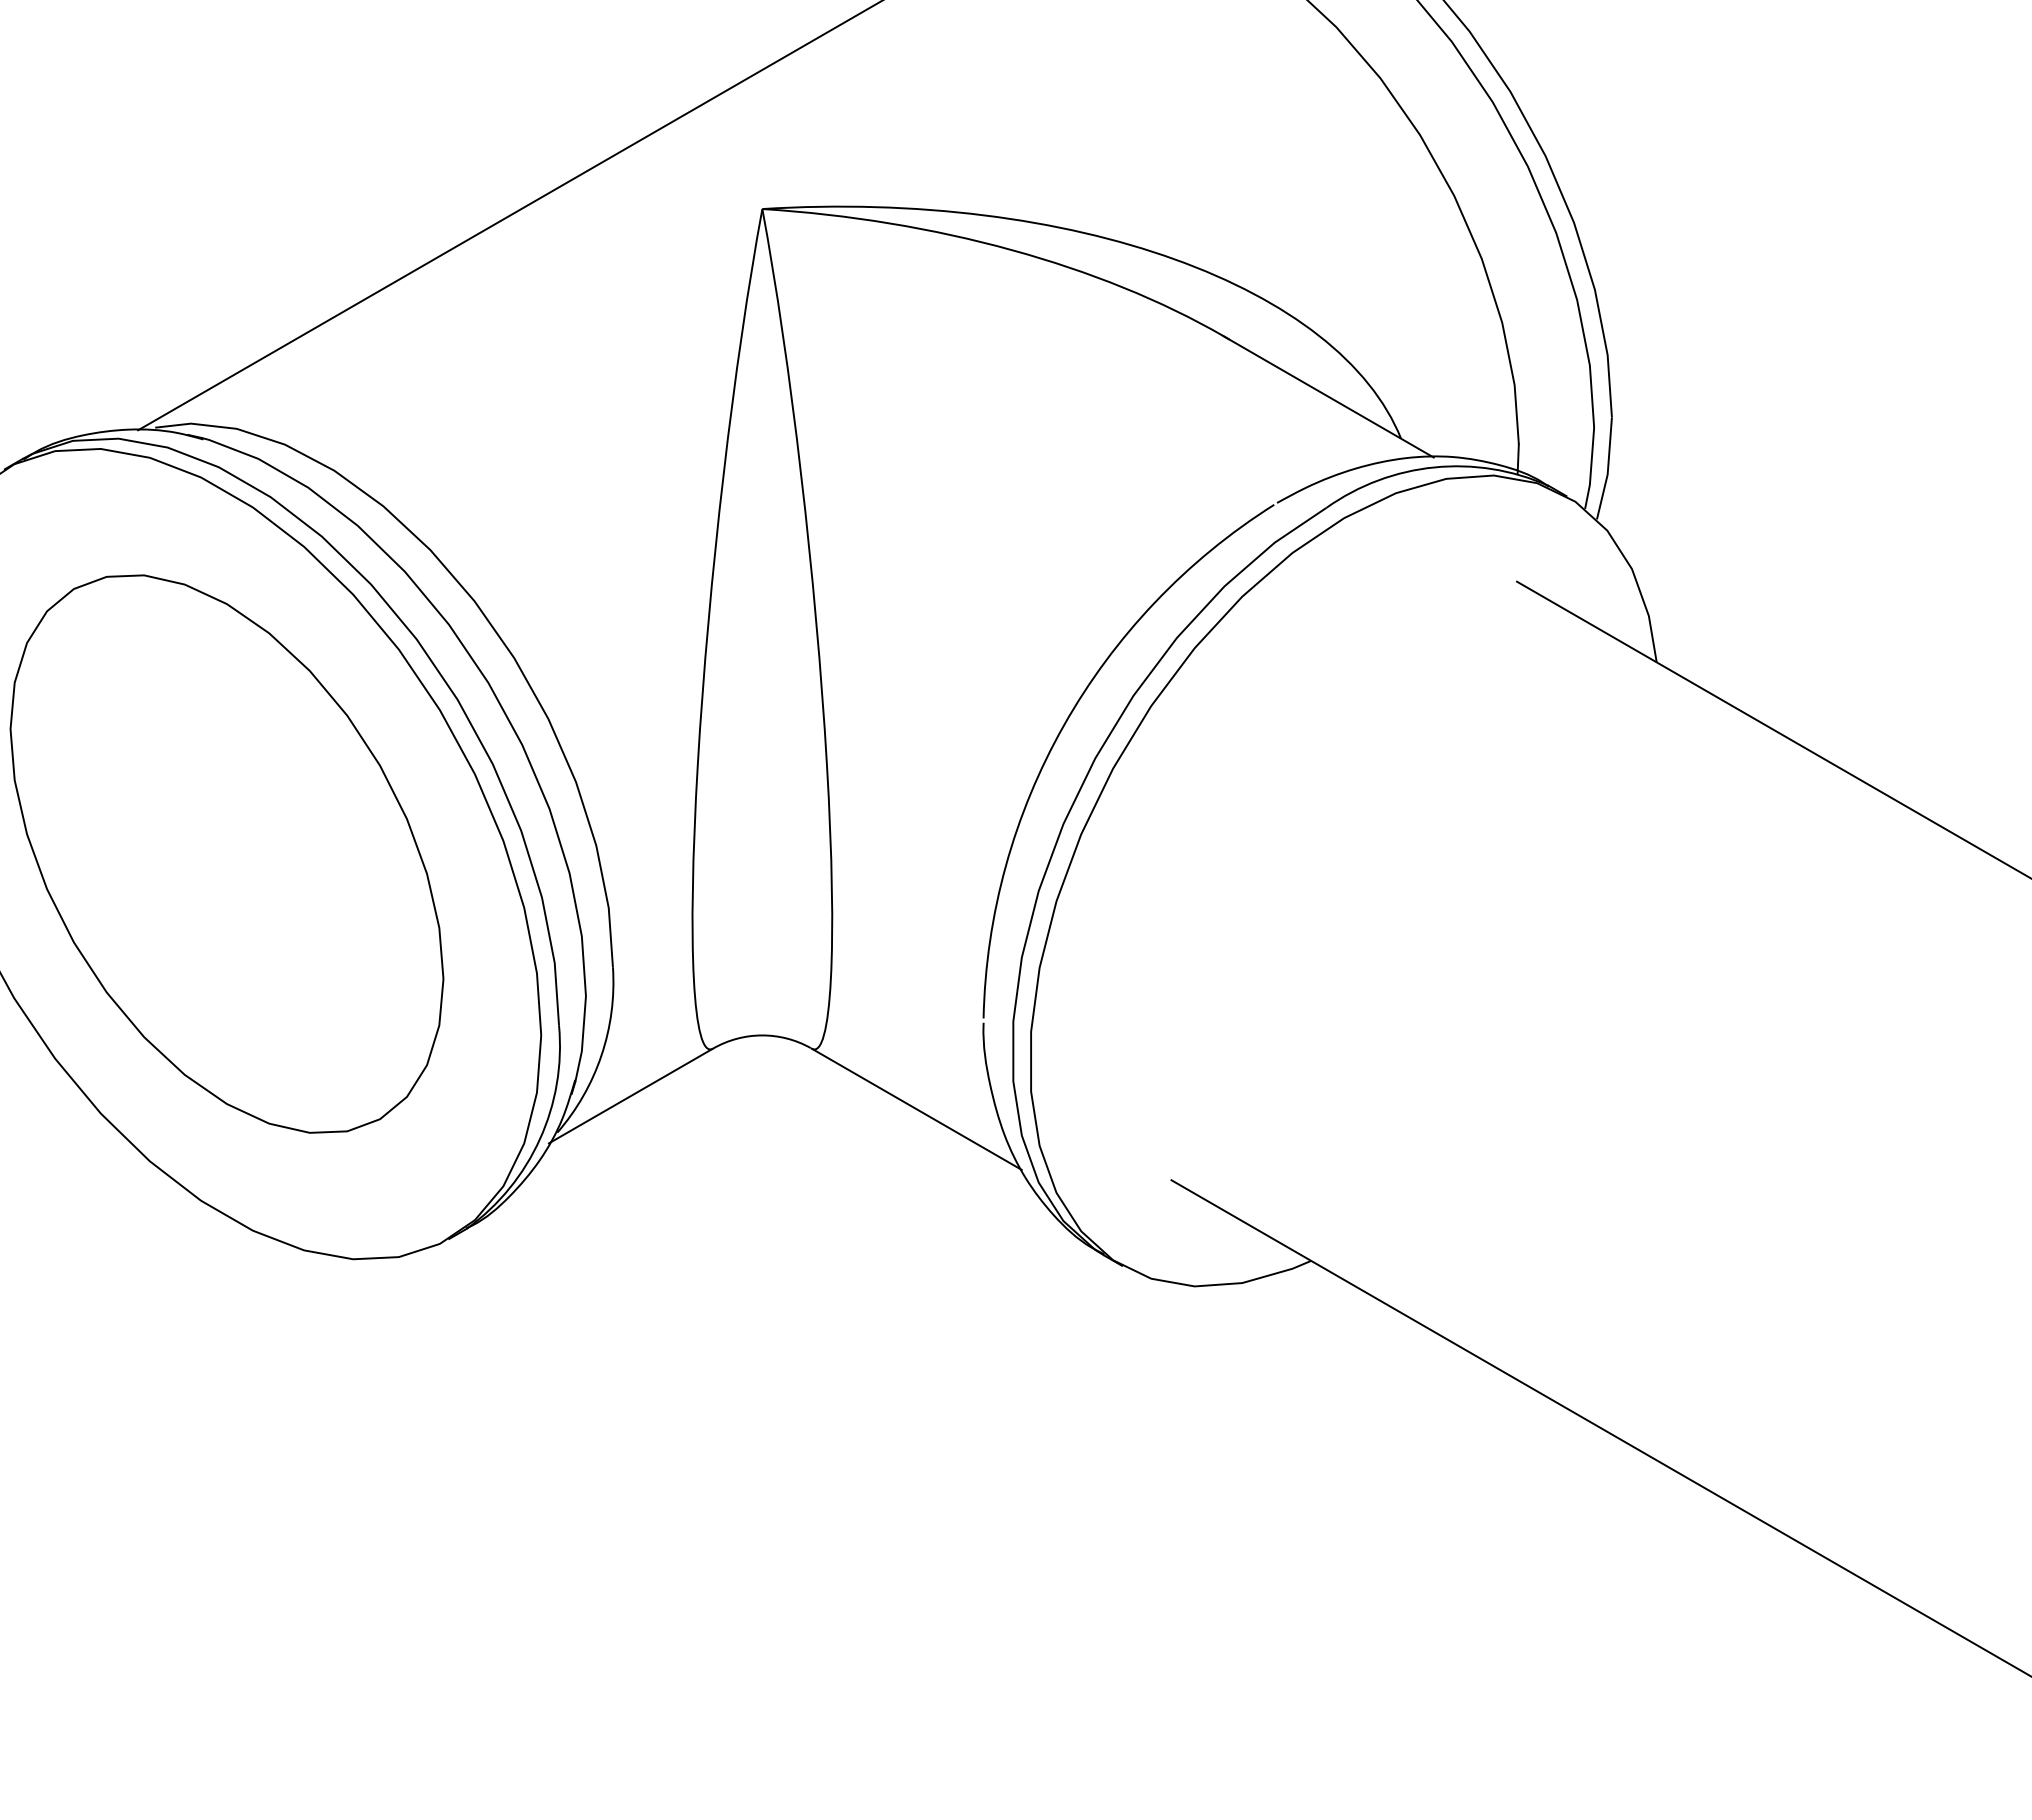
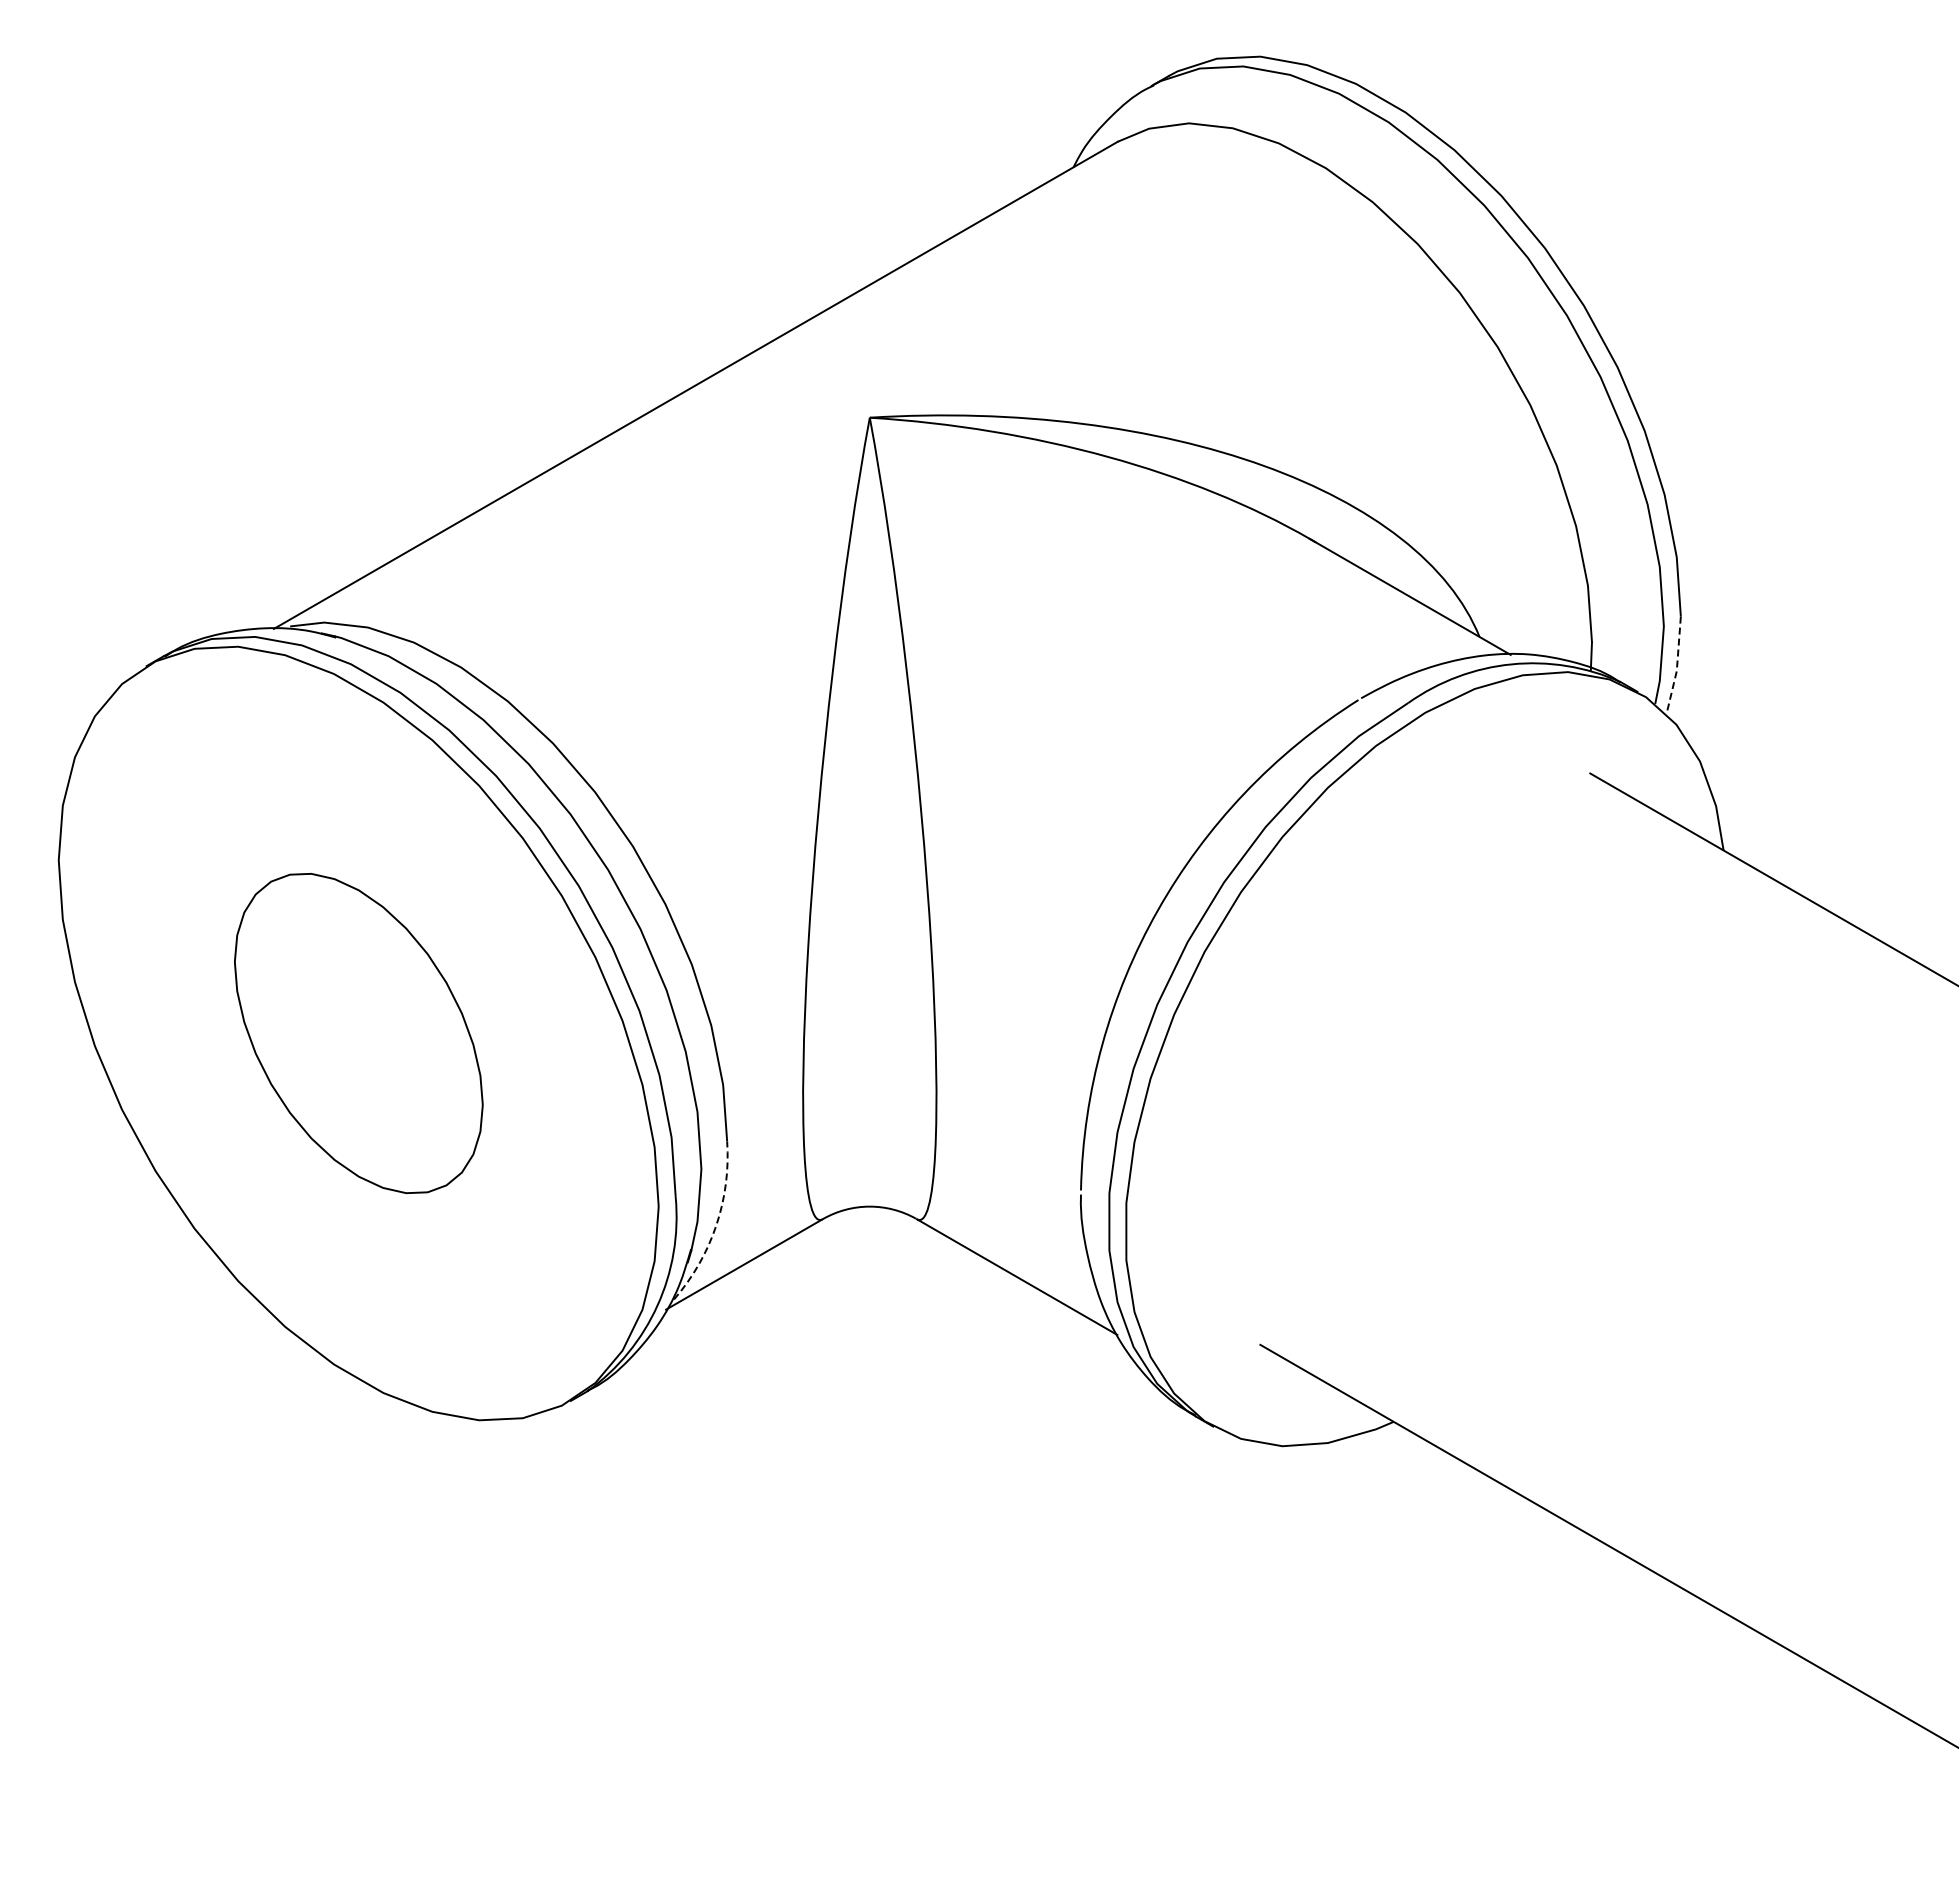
line: (1608, 469) -> (1677, 666), solid -> dashed
part: (226, 854) -> (358, 1033), size x0.6
arc: (601, 1055) -> (716, 1225), solid -> dashed

